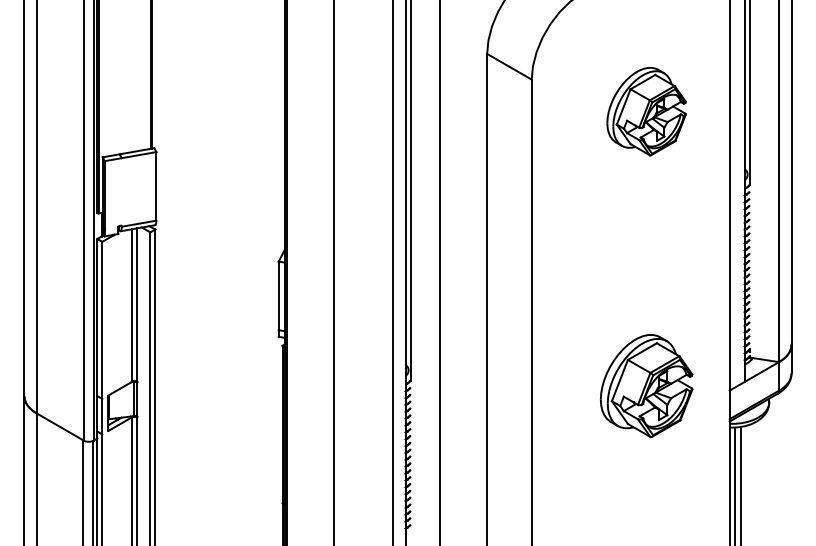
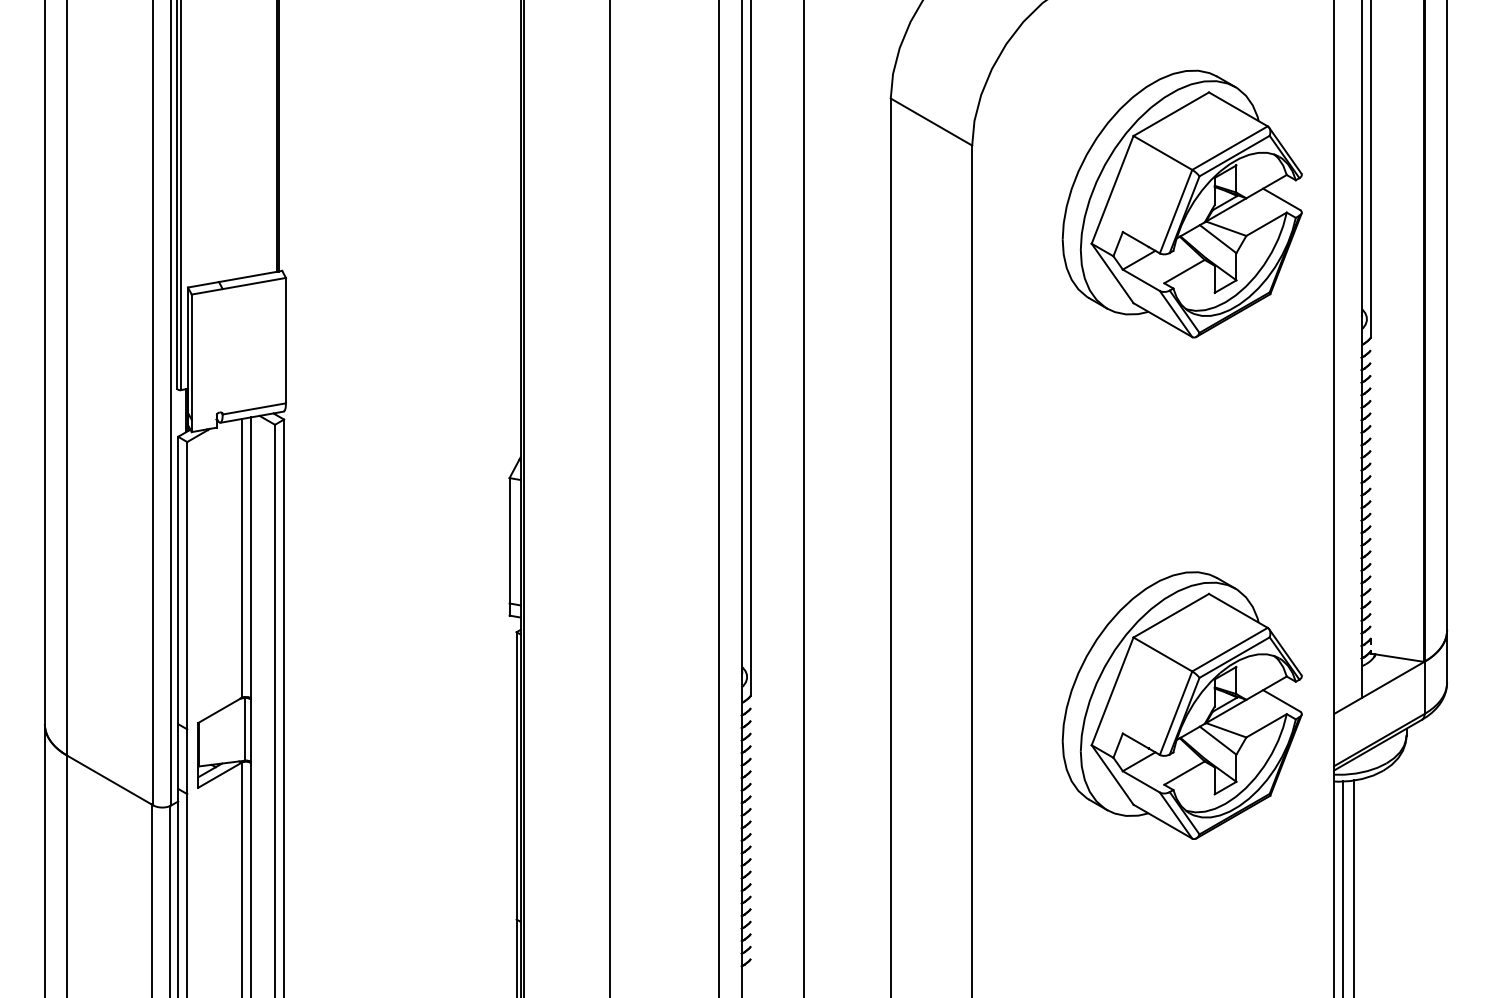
part: (646, 111) -> (1182, 203), size x1.67
part: (646, 385) -> (1182, 704), size x1.43

